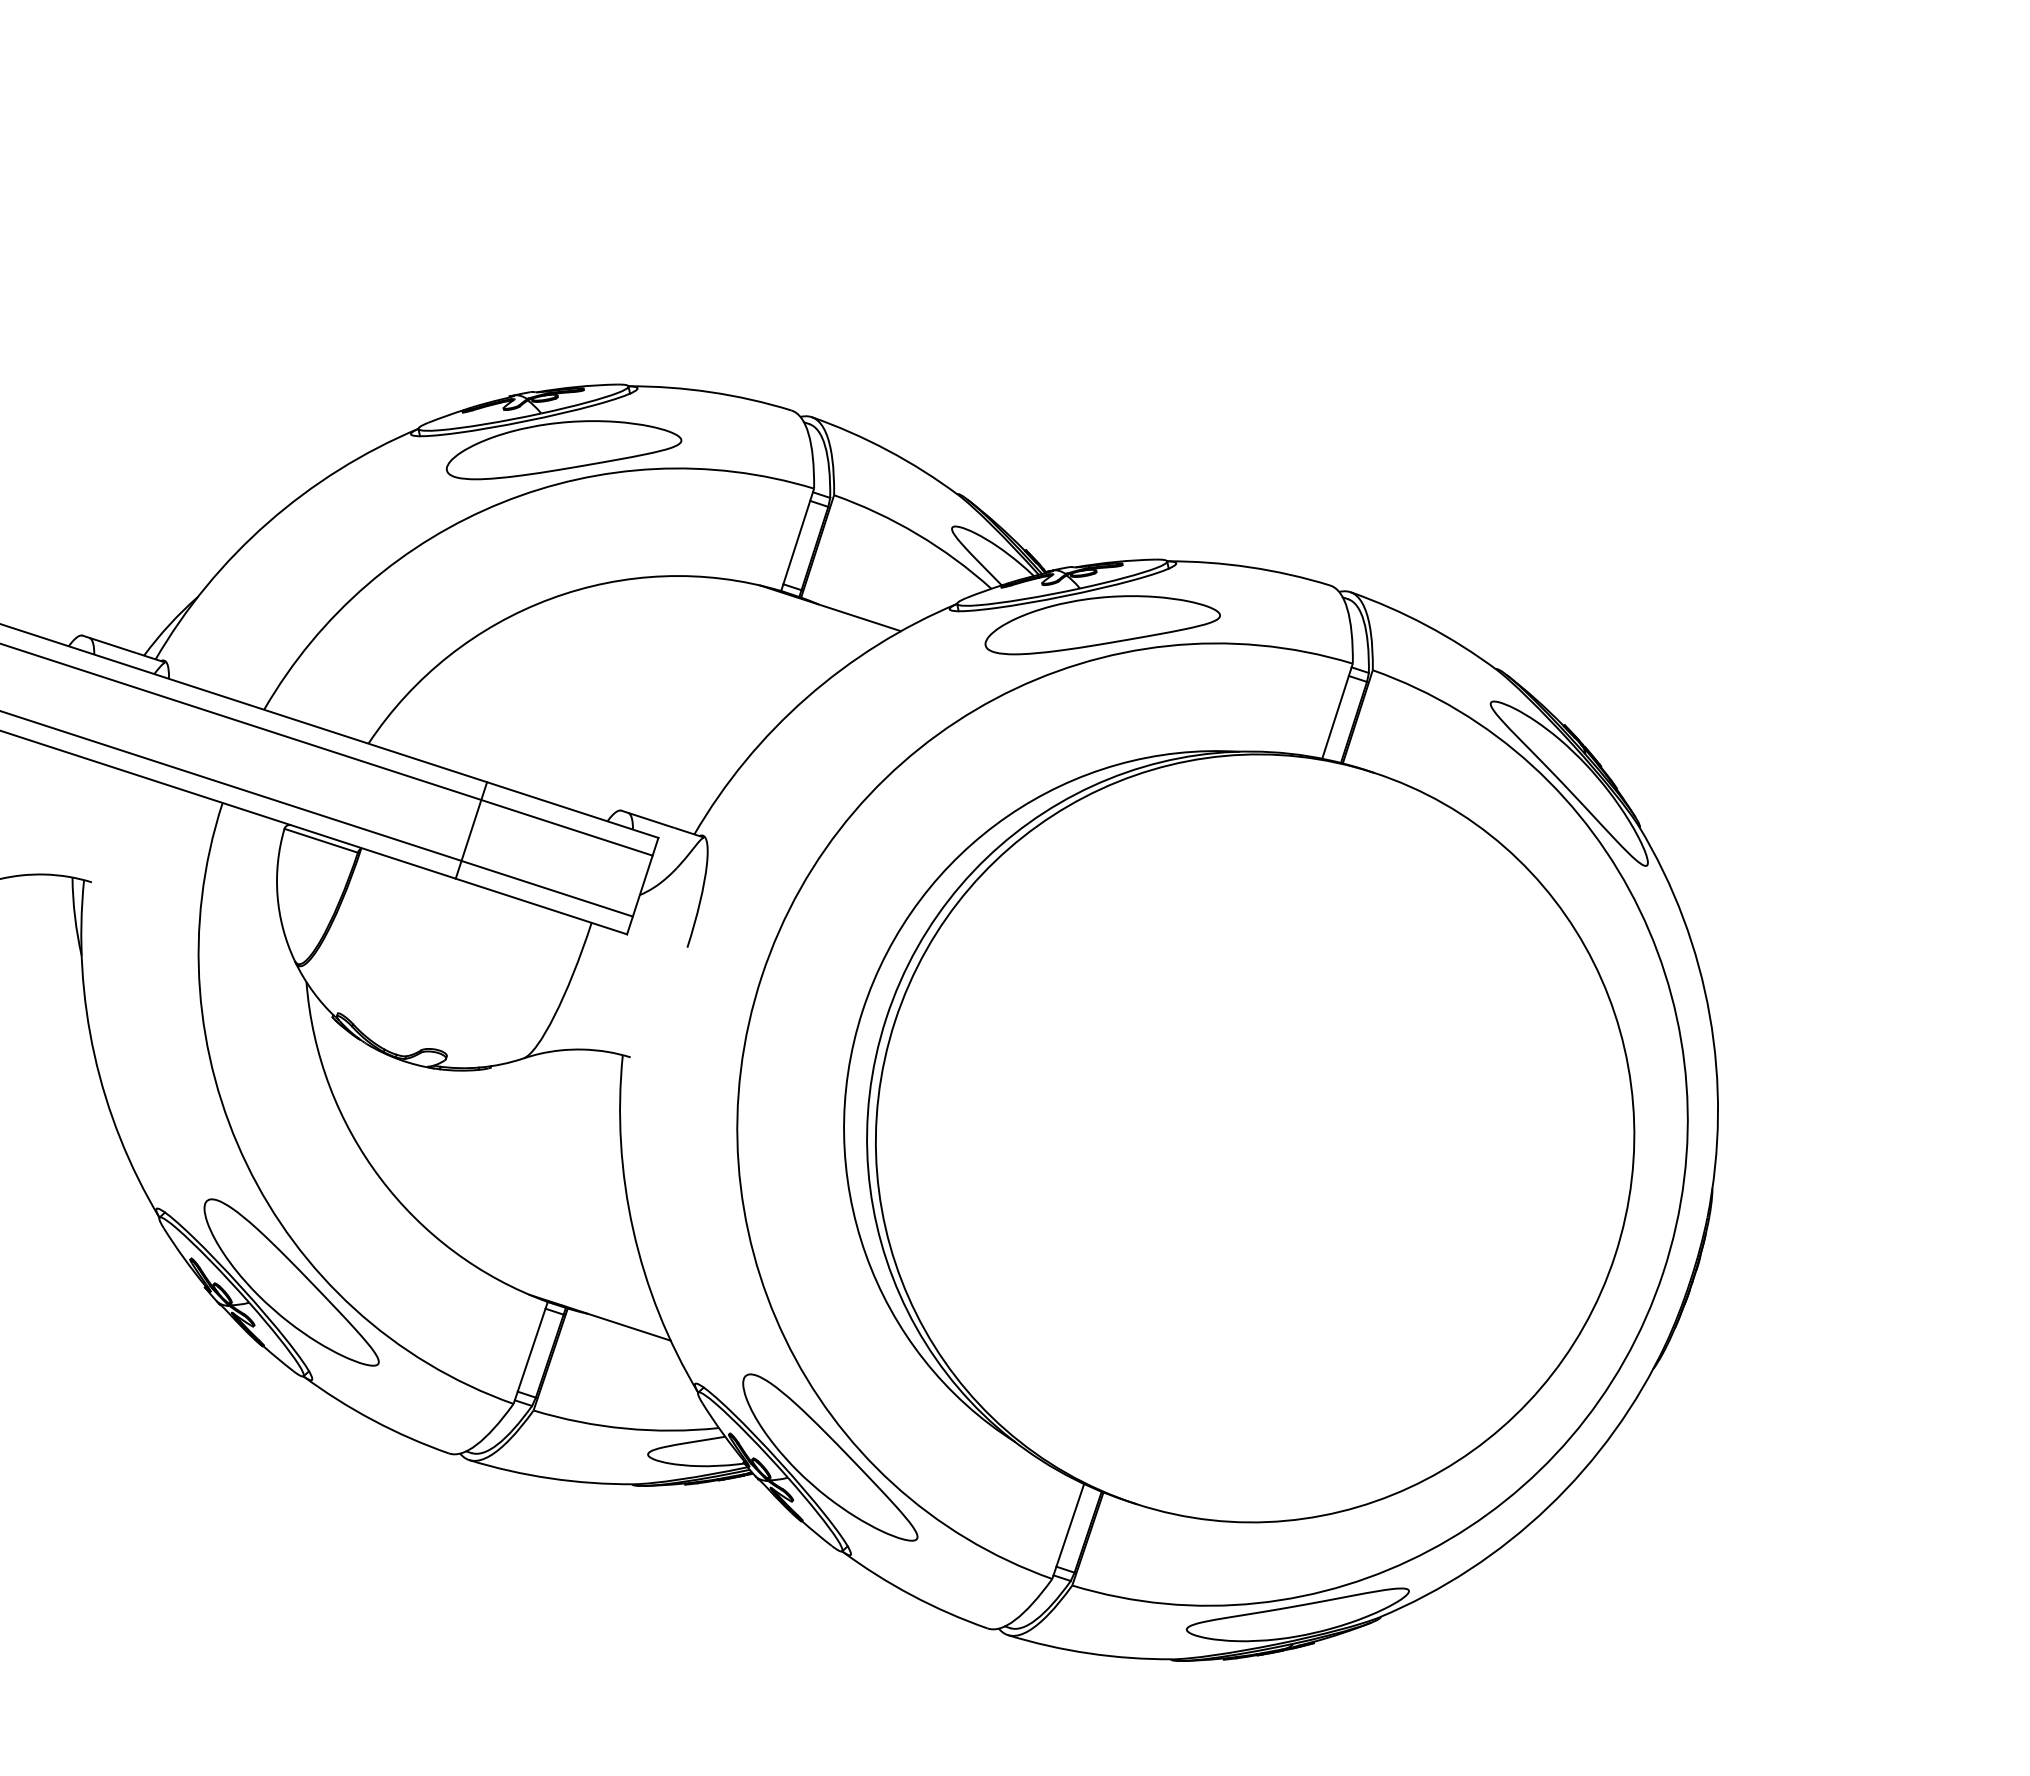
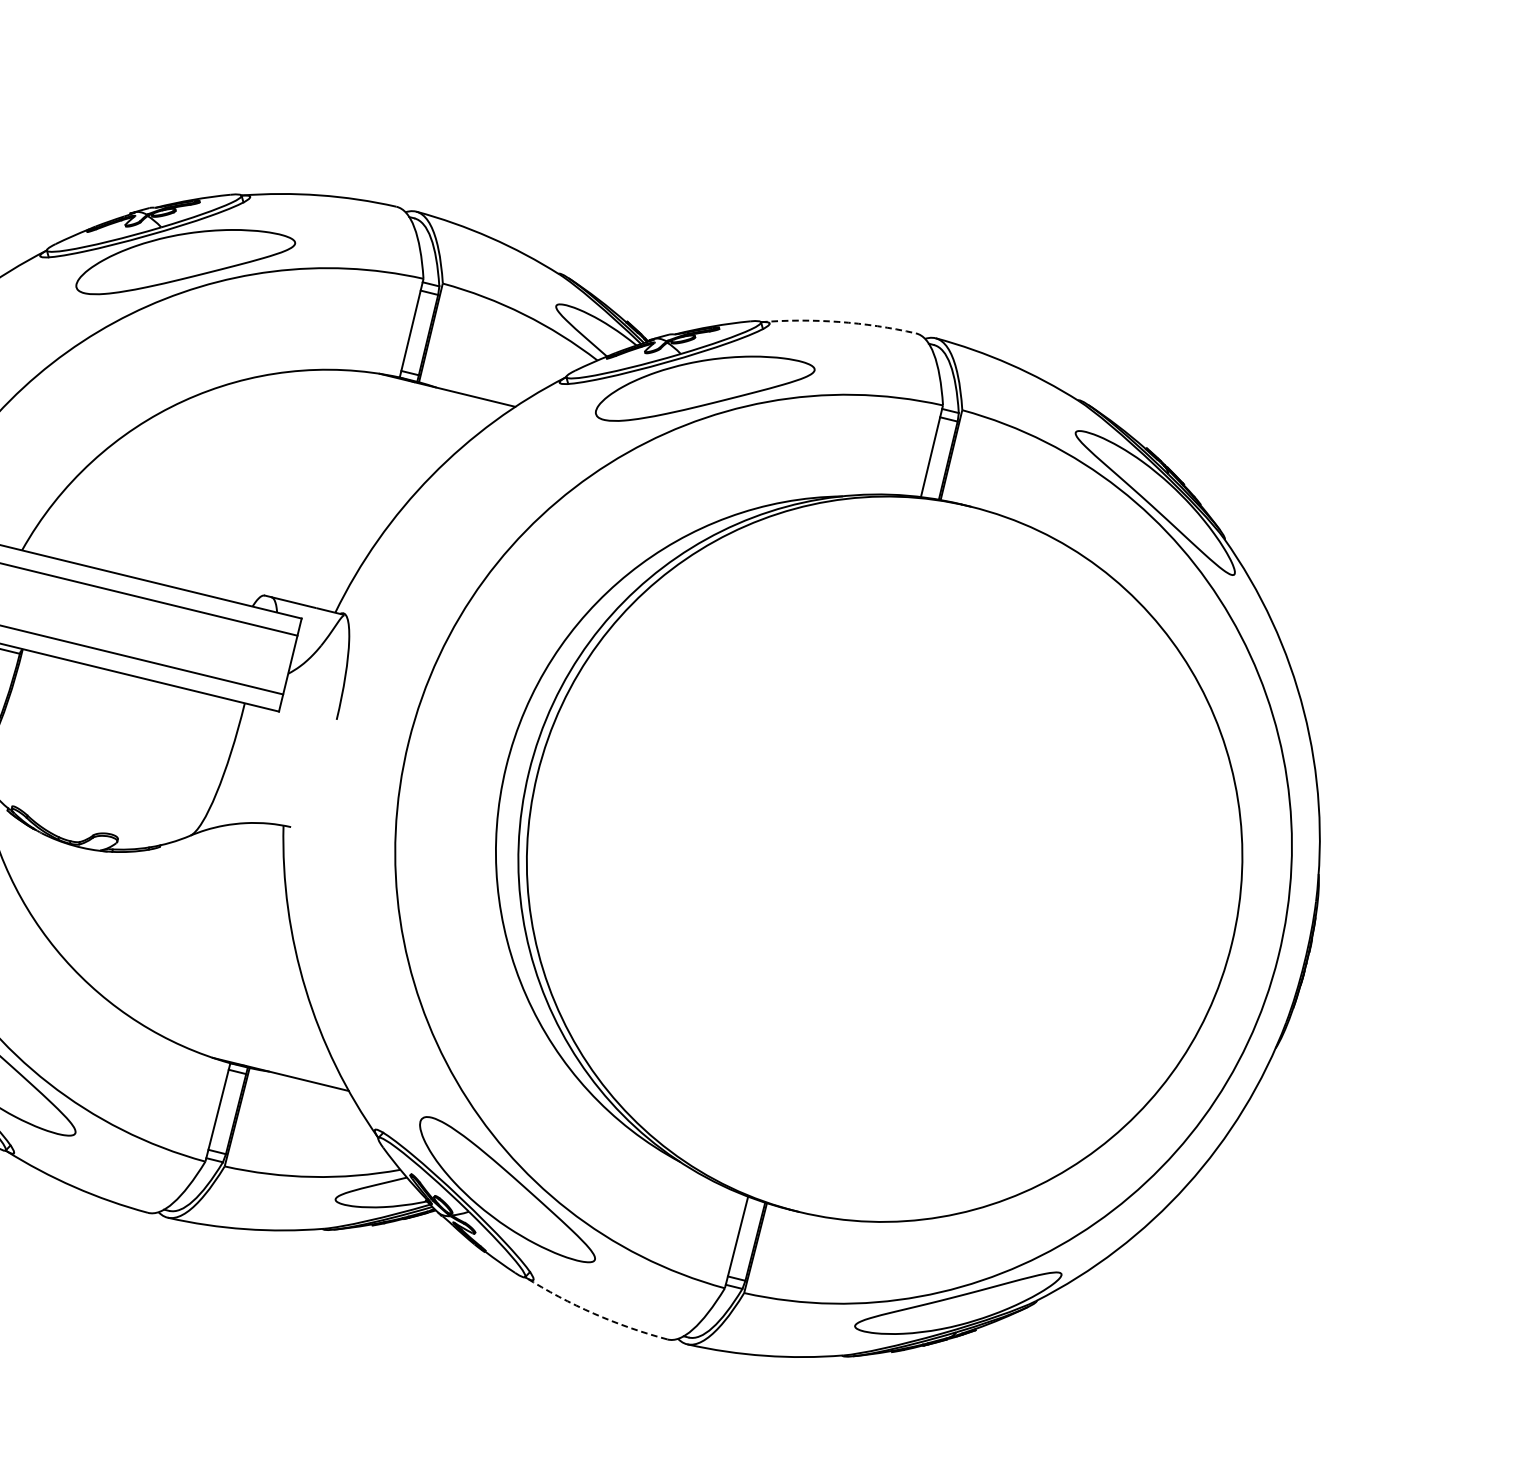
arc: (1249, 567) -> (838, 322), solid -> dashed
line: (471, 830) -> (125, 624), removed
arc: (911, 1595) -> (593, 1313), solid -> dashed

